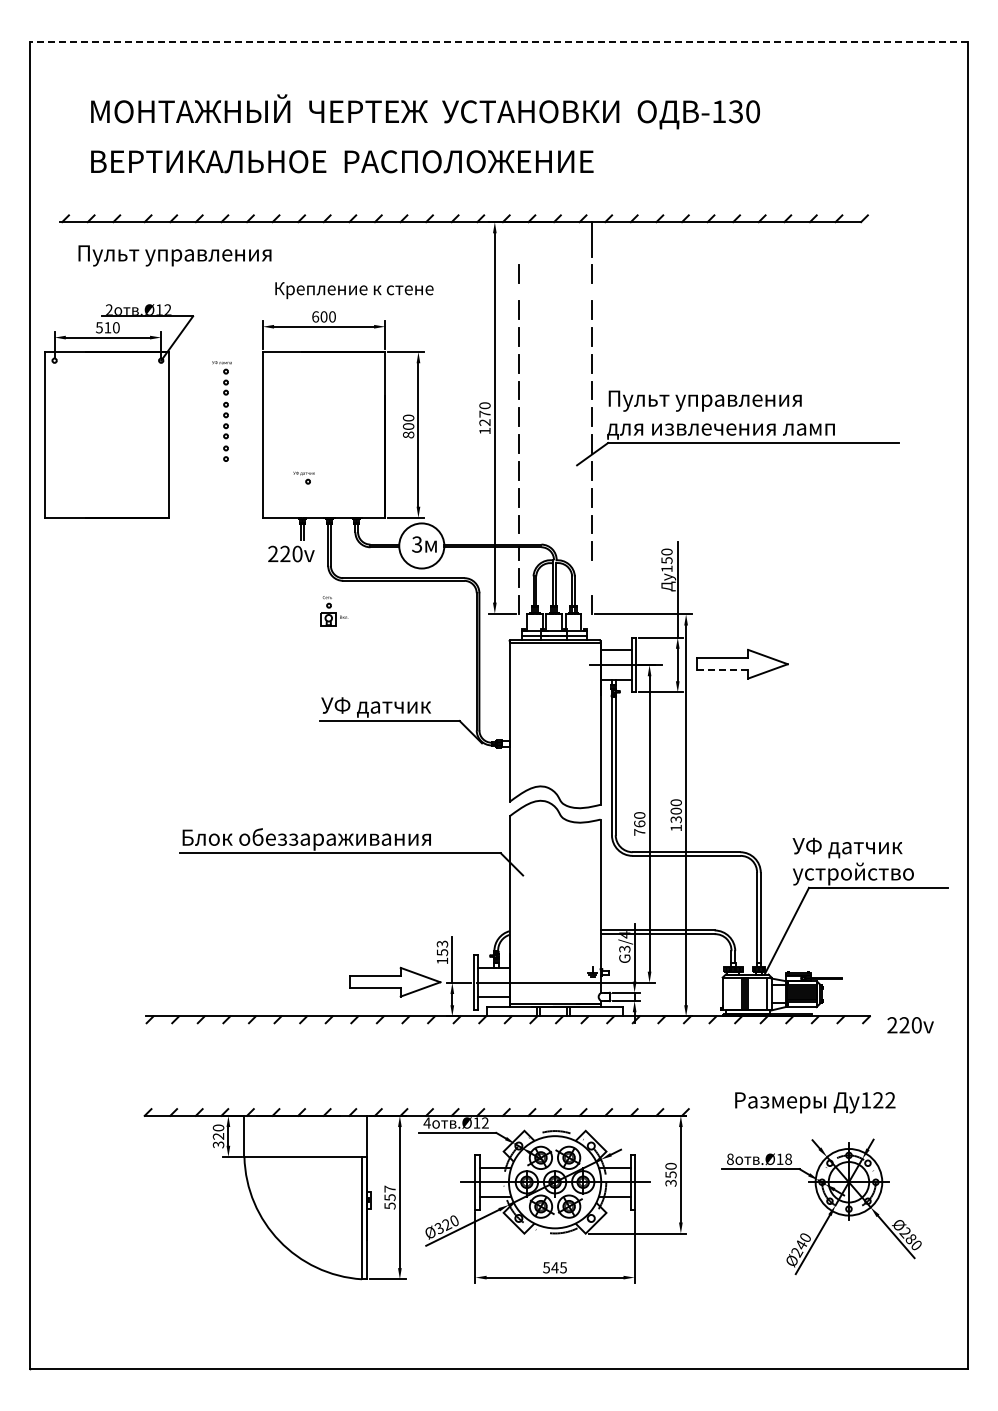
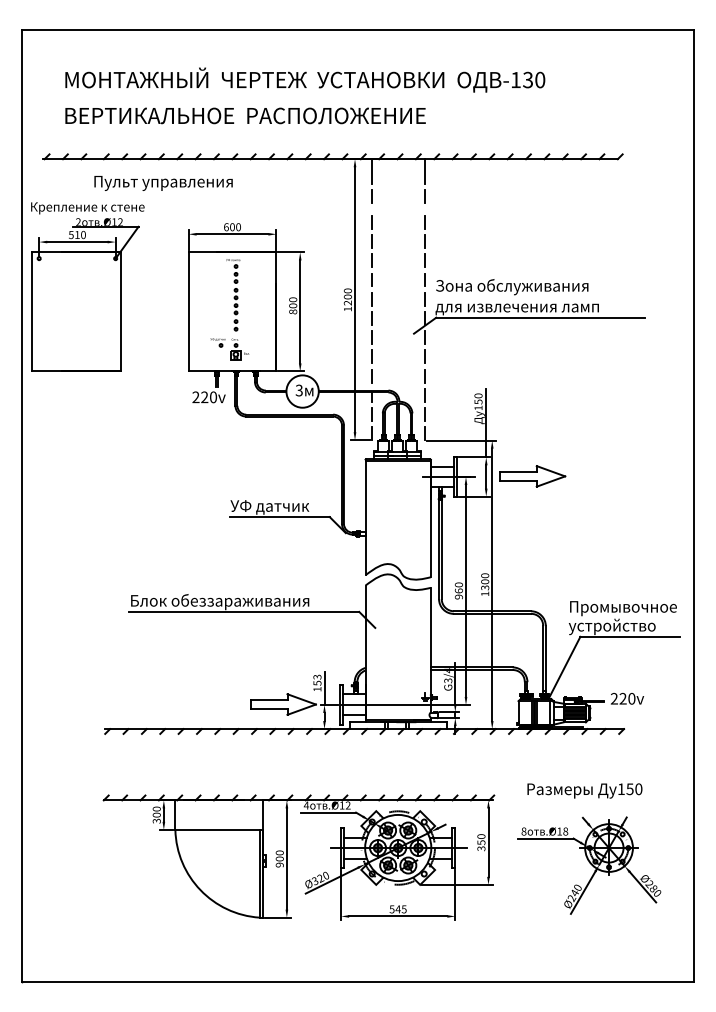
line: (499, 42) -> (358, 30), dashed -> solid
line: (518, 239) -> (371, 171), added
text: (174, 255) -> (163, 183), moved
text: (354, 290) -> (87, 208), moved
text: (713, 400) -> (511, 287), Пульт управления -> Зона обслуживания
part: (221, 411) -> (232, 295), moved
text: (484, 413) -> (347, 296), 1270 -> 1200
line: (591, 577) -> (424, 414), added
part: (334, 611) -> (239, 349), moved
line: (722, 670) -> (518, 480), dashed -> solid
text: (639, 832) -> (458, 597), 760 -> 960
text: (867, 848) -> (622, 608), УФ датчик -> Промывочное
text: (910, 1025) -> (627, 698), moved
text: (884, 1100) -> (634, 789), 122 -> 150
text: (218, 1136) -> (156, 815), 320 -> 300
text: (389, 1197) -> (279, 858), 557 -> 900

